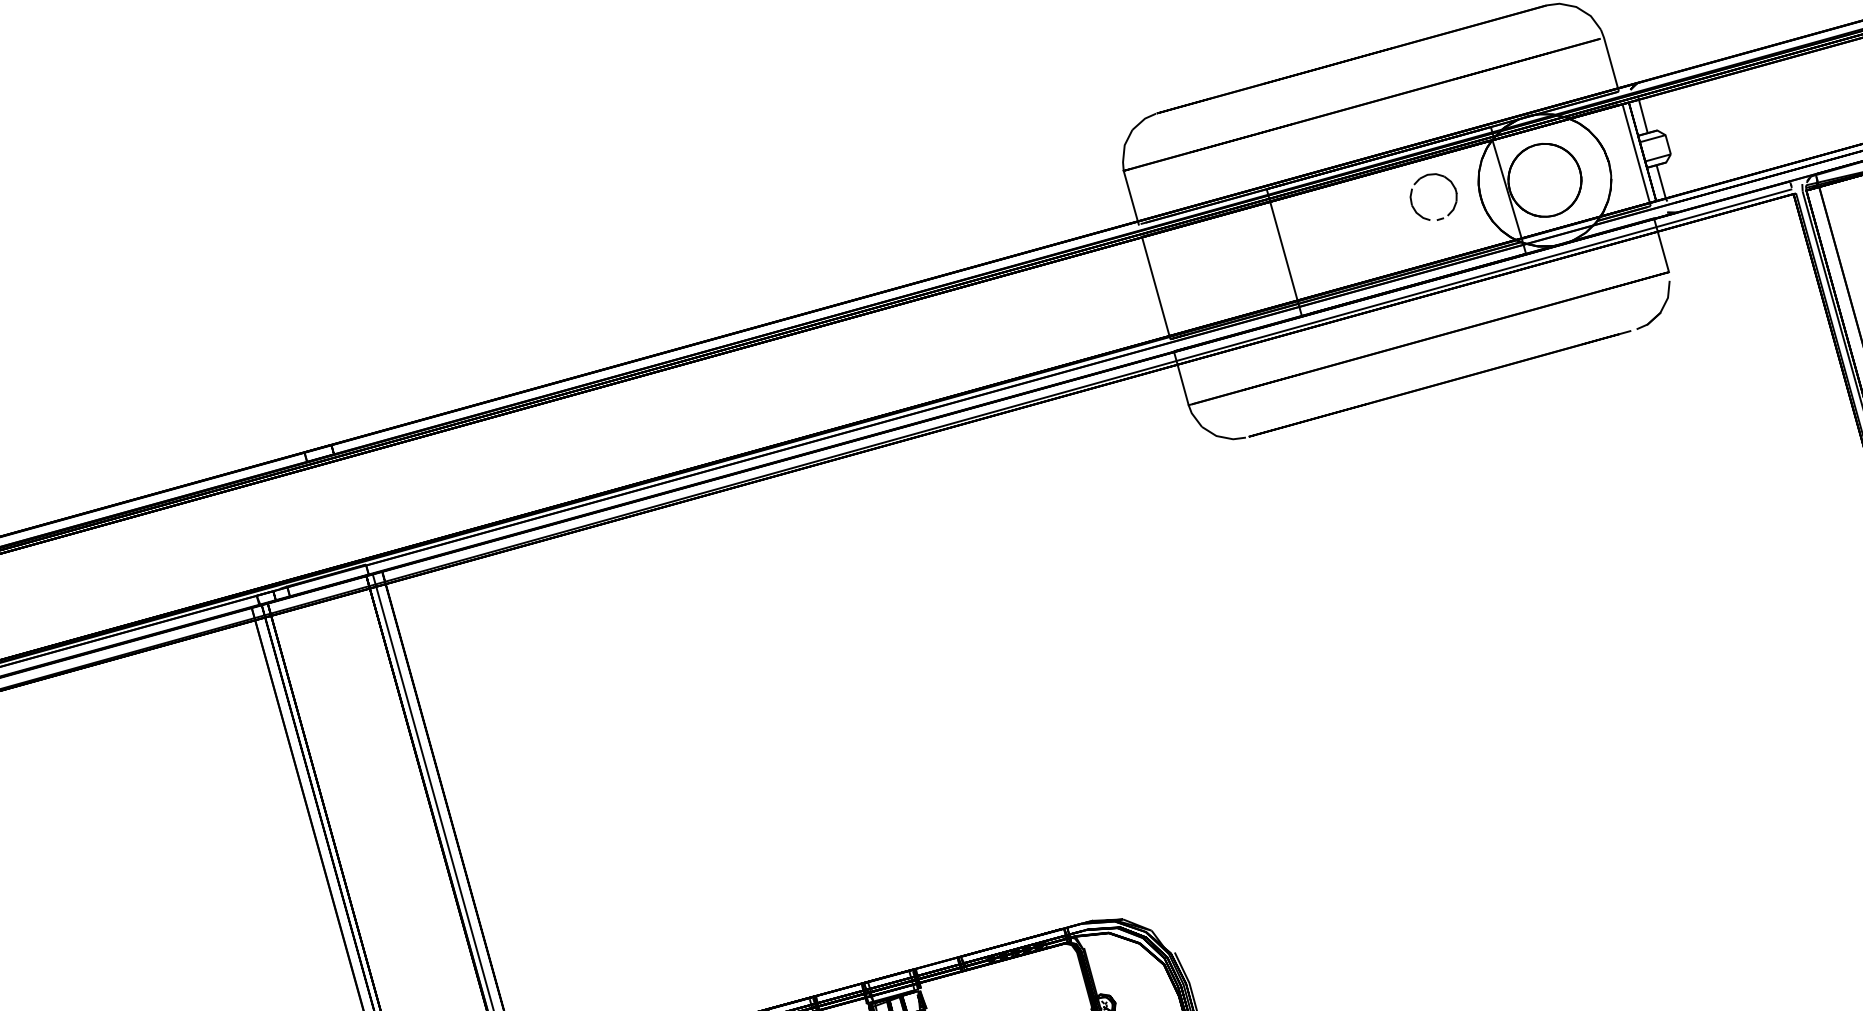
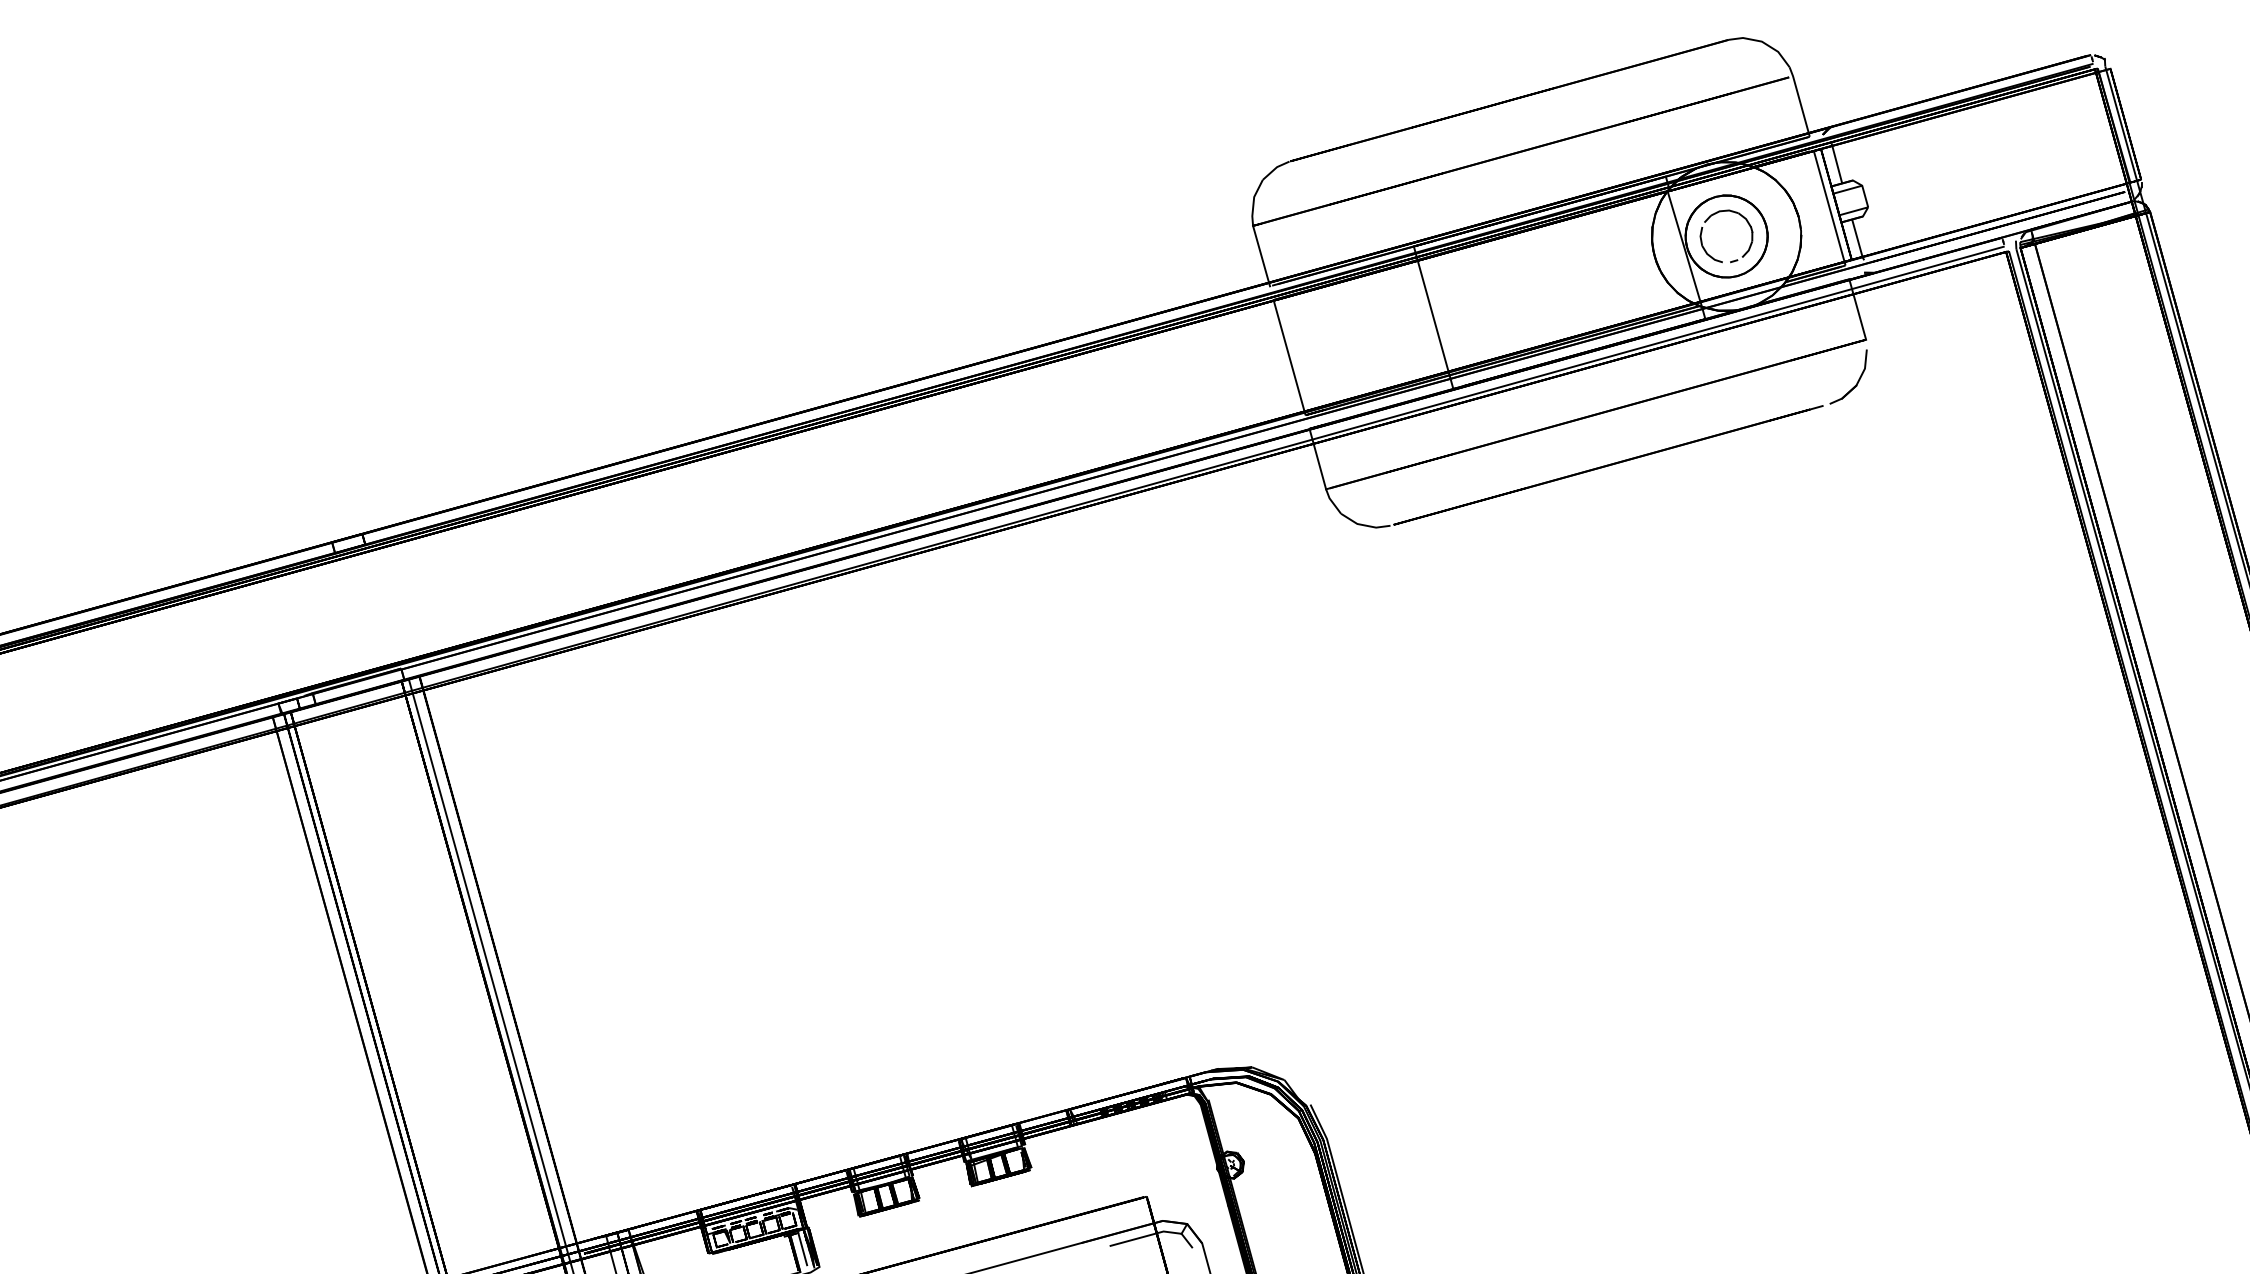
part: (1412, 193) -> (1702, 232), moved

